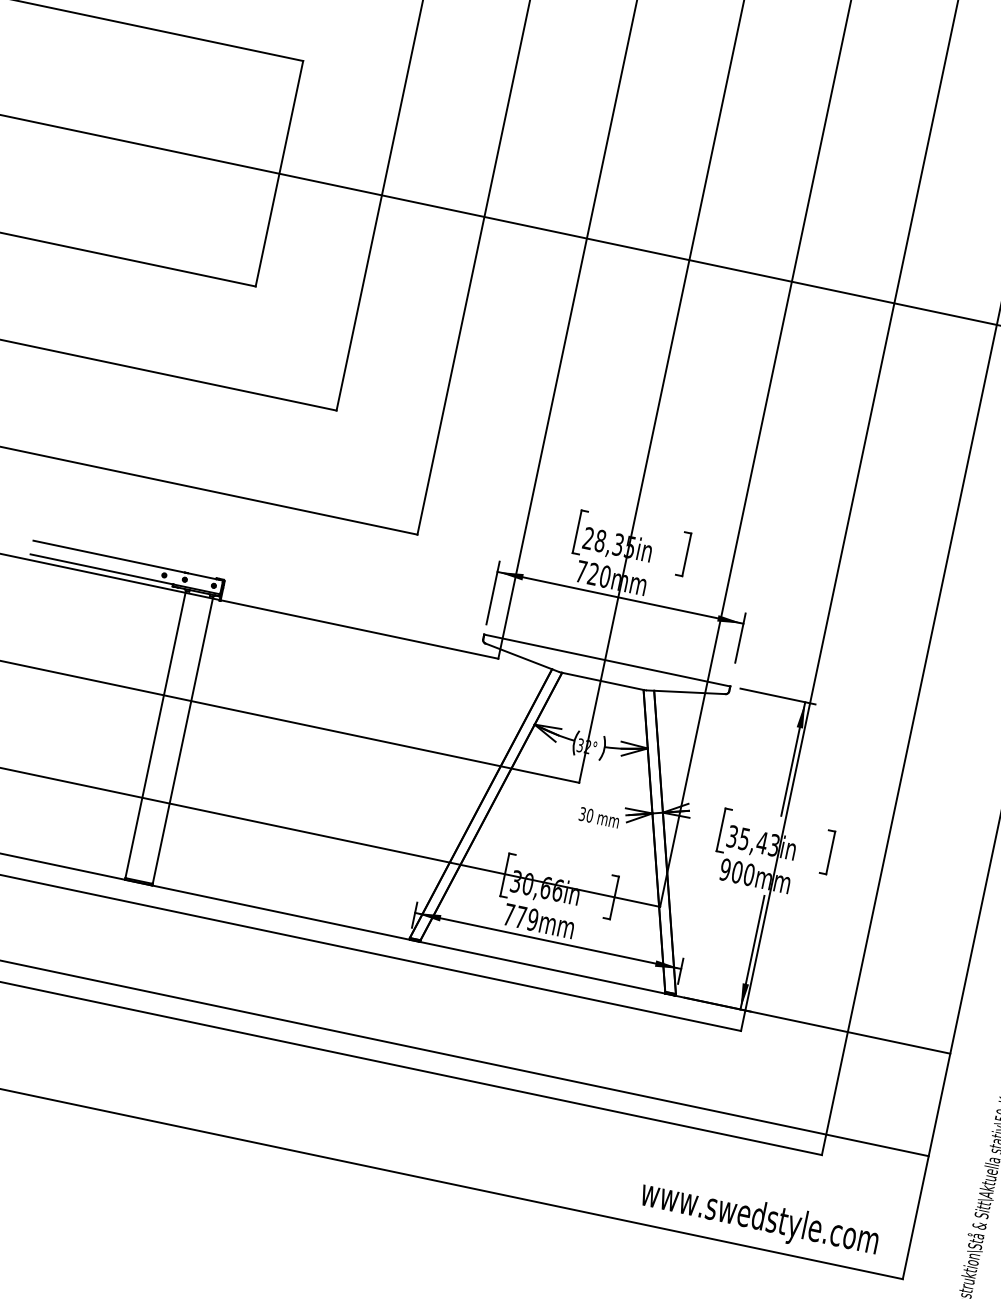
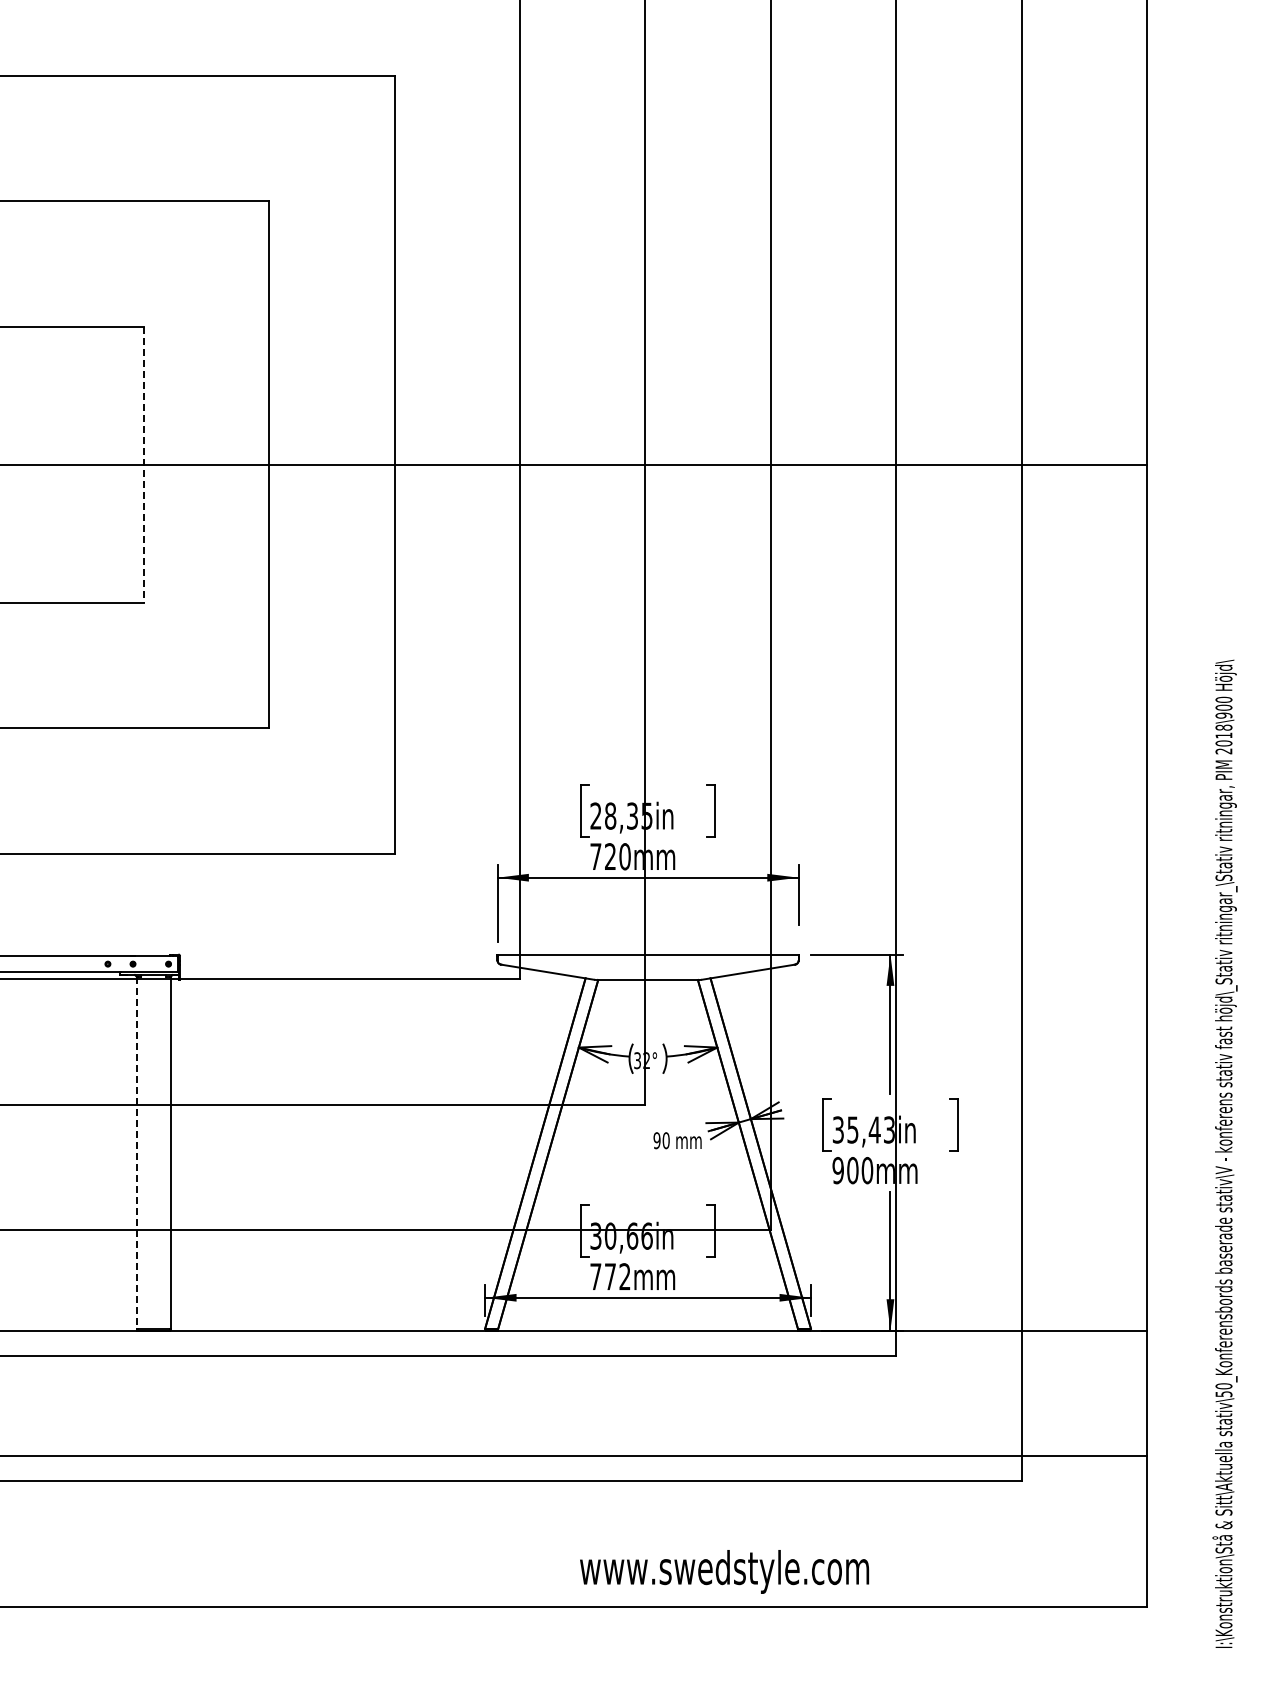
line: (279, 174) -> (143, 465), solid -> dashed
line: (156, 734) -> (137, 1152), solid -> dashed
text: (582, 813) -> (656, 1140), 30 -> 90
text: (532, 919) -> (624, 1276), 779mm -> 772mm
text: (759, 1219) -> (724, 1571), moved

